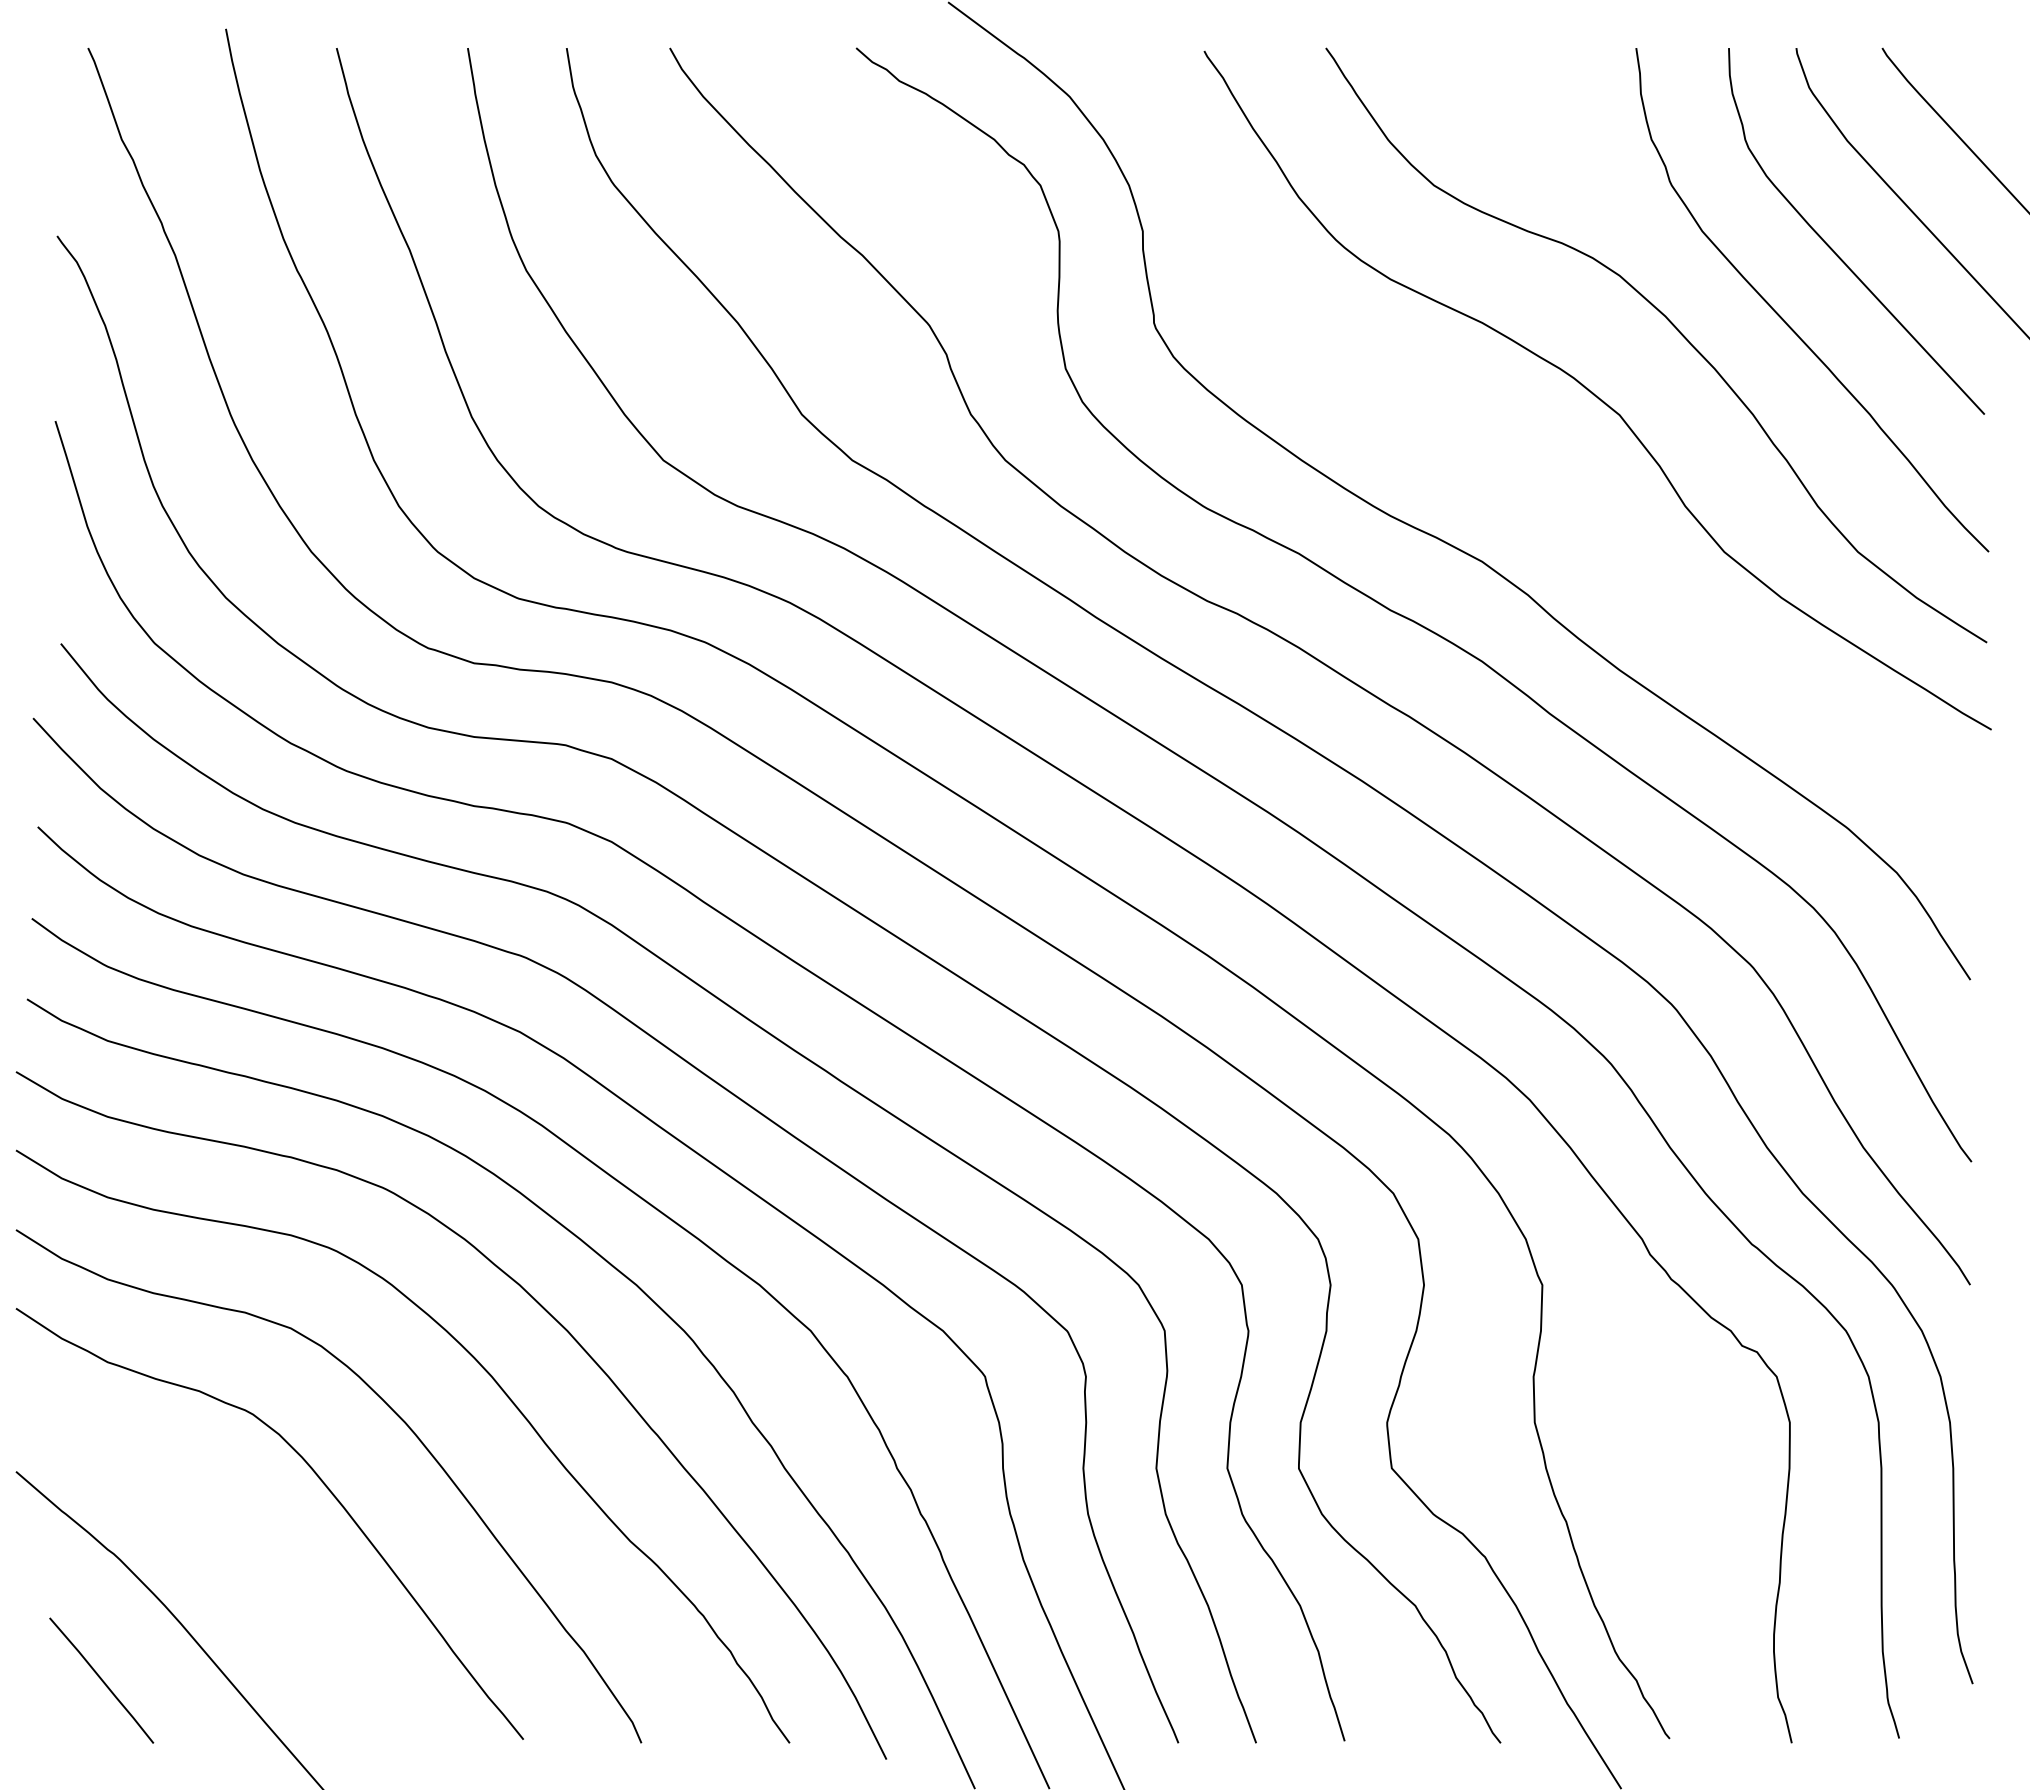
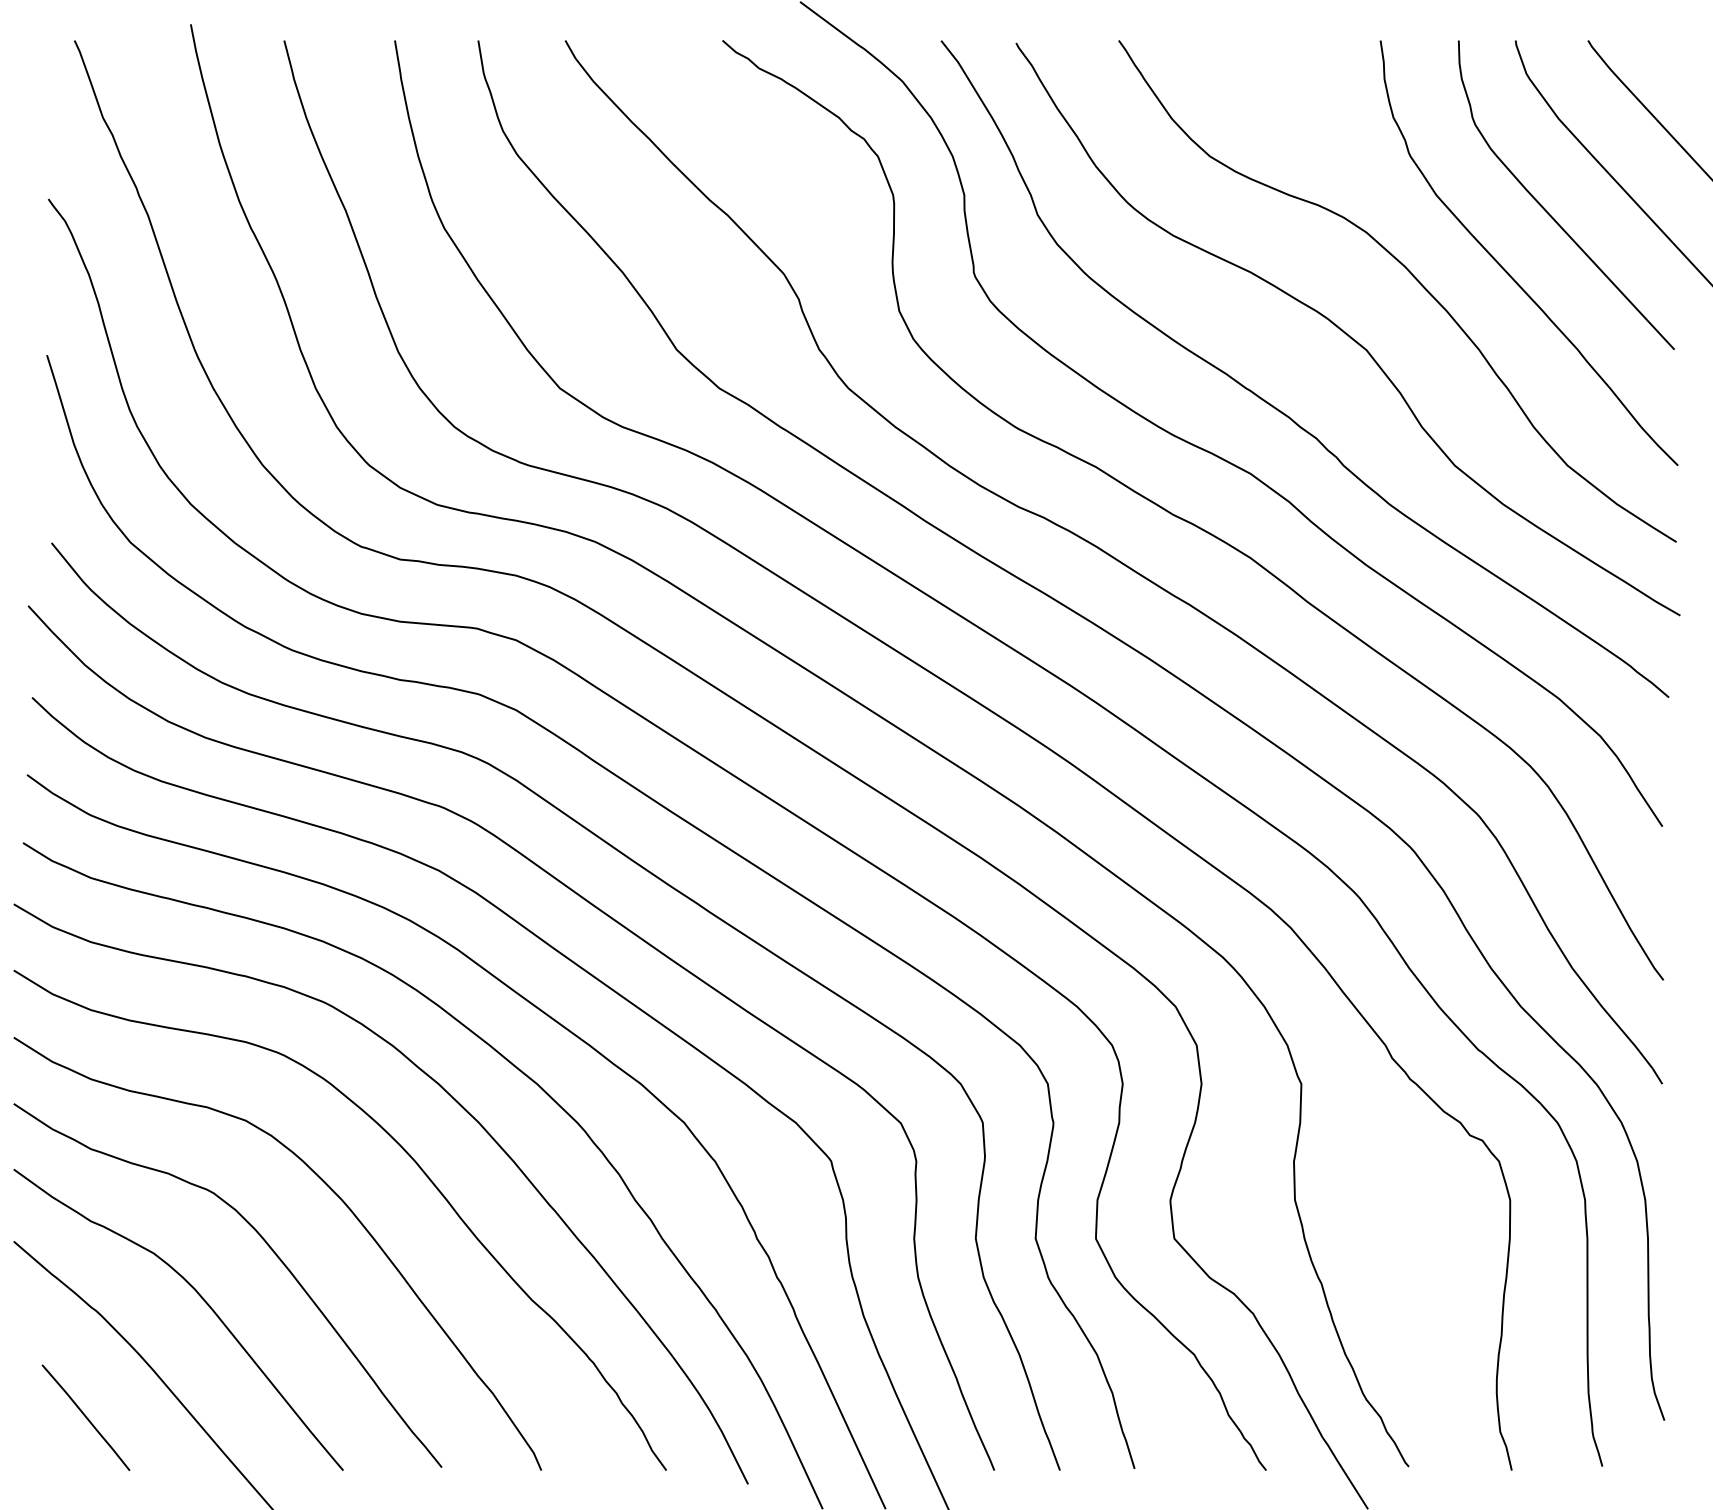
curve: (1514, 484) -> (1277, 408), added
curve: (239, 1540) -> (202, 1299), added

